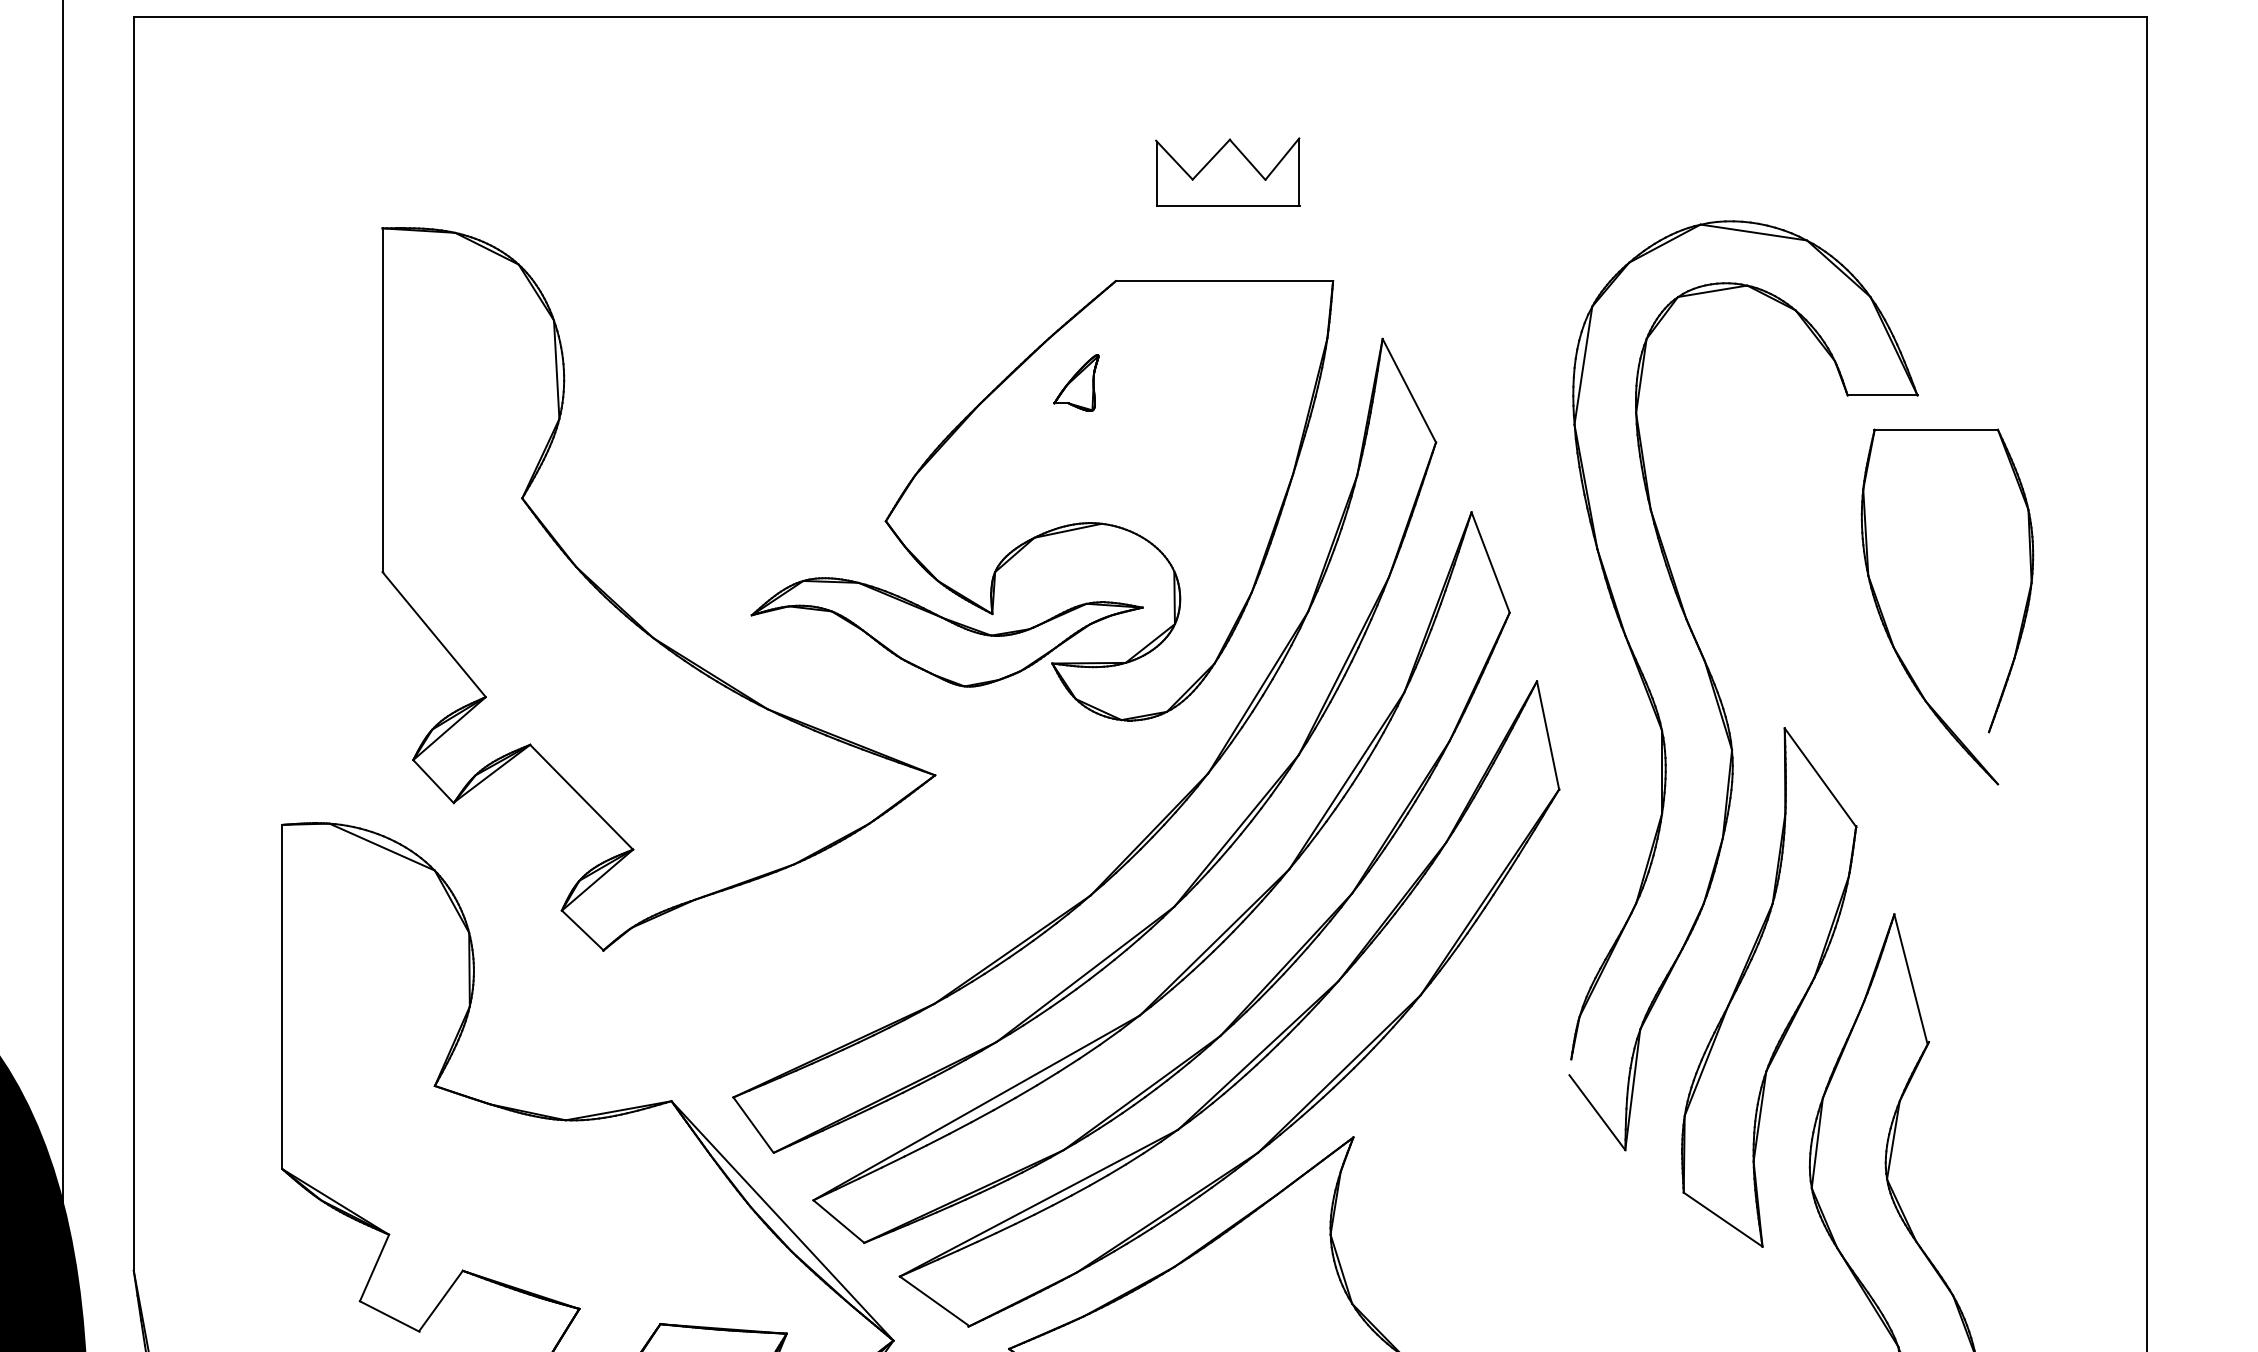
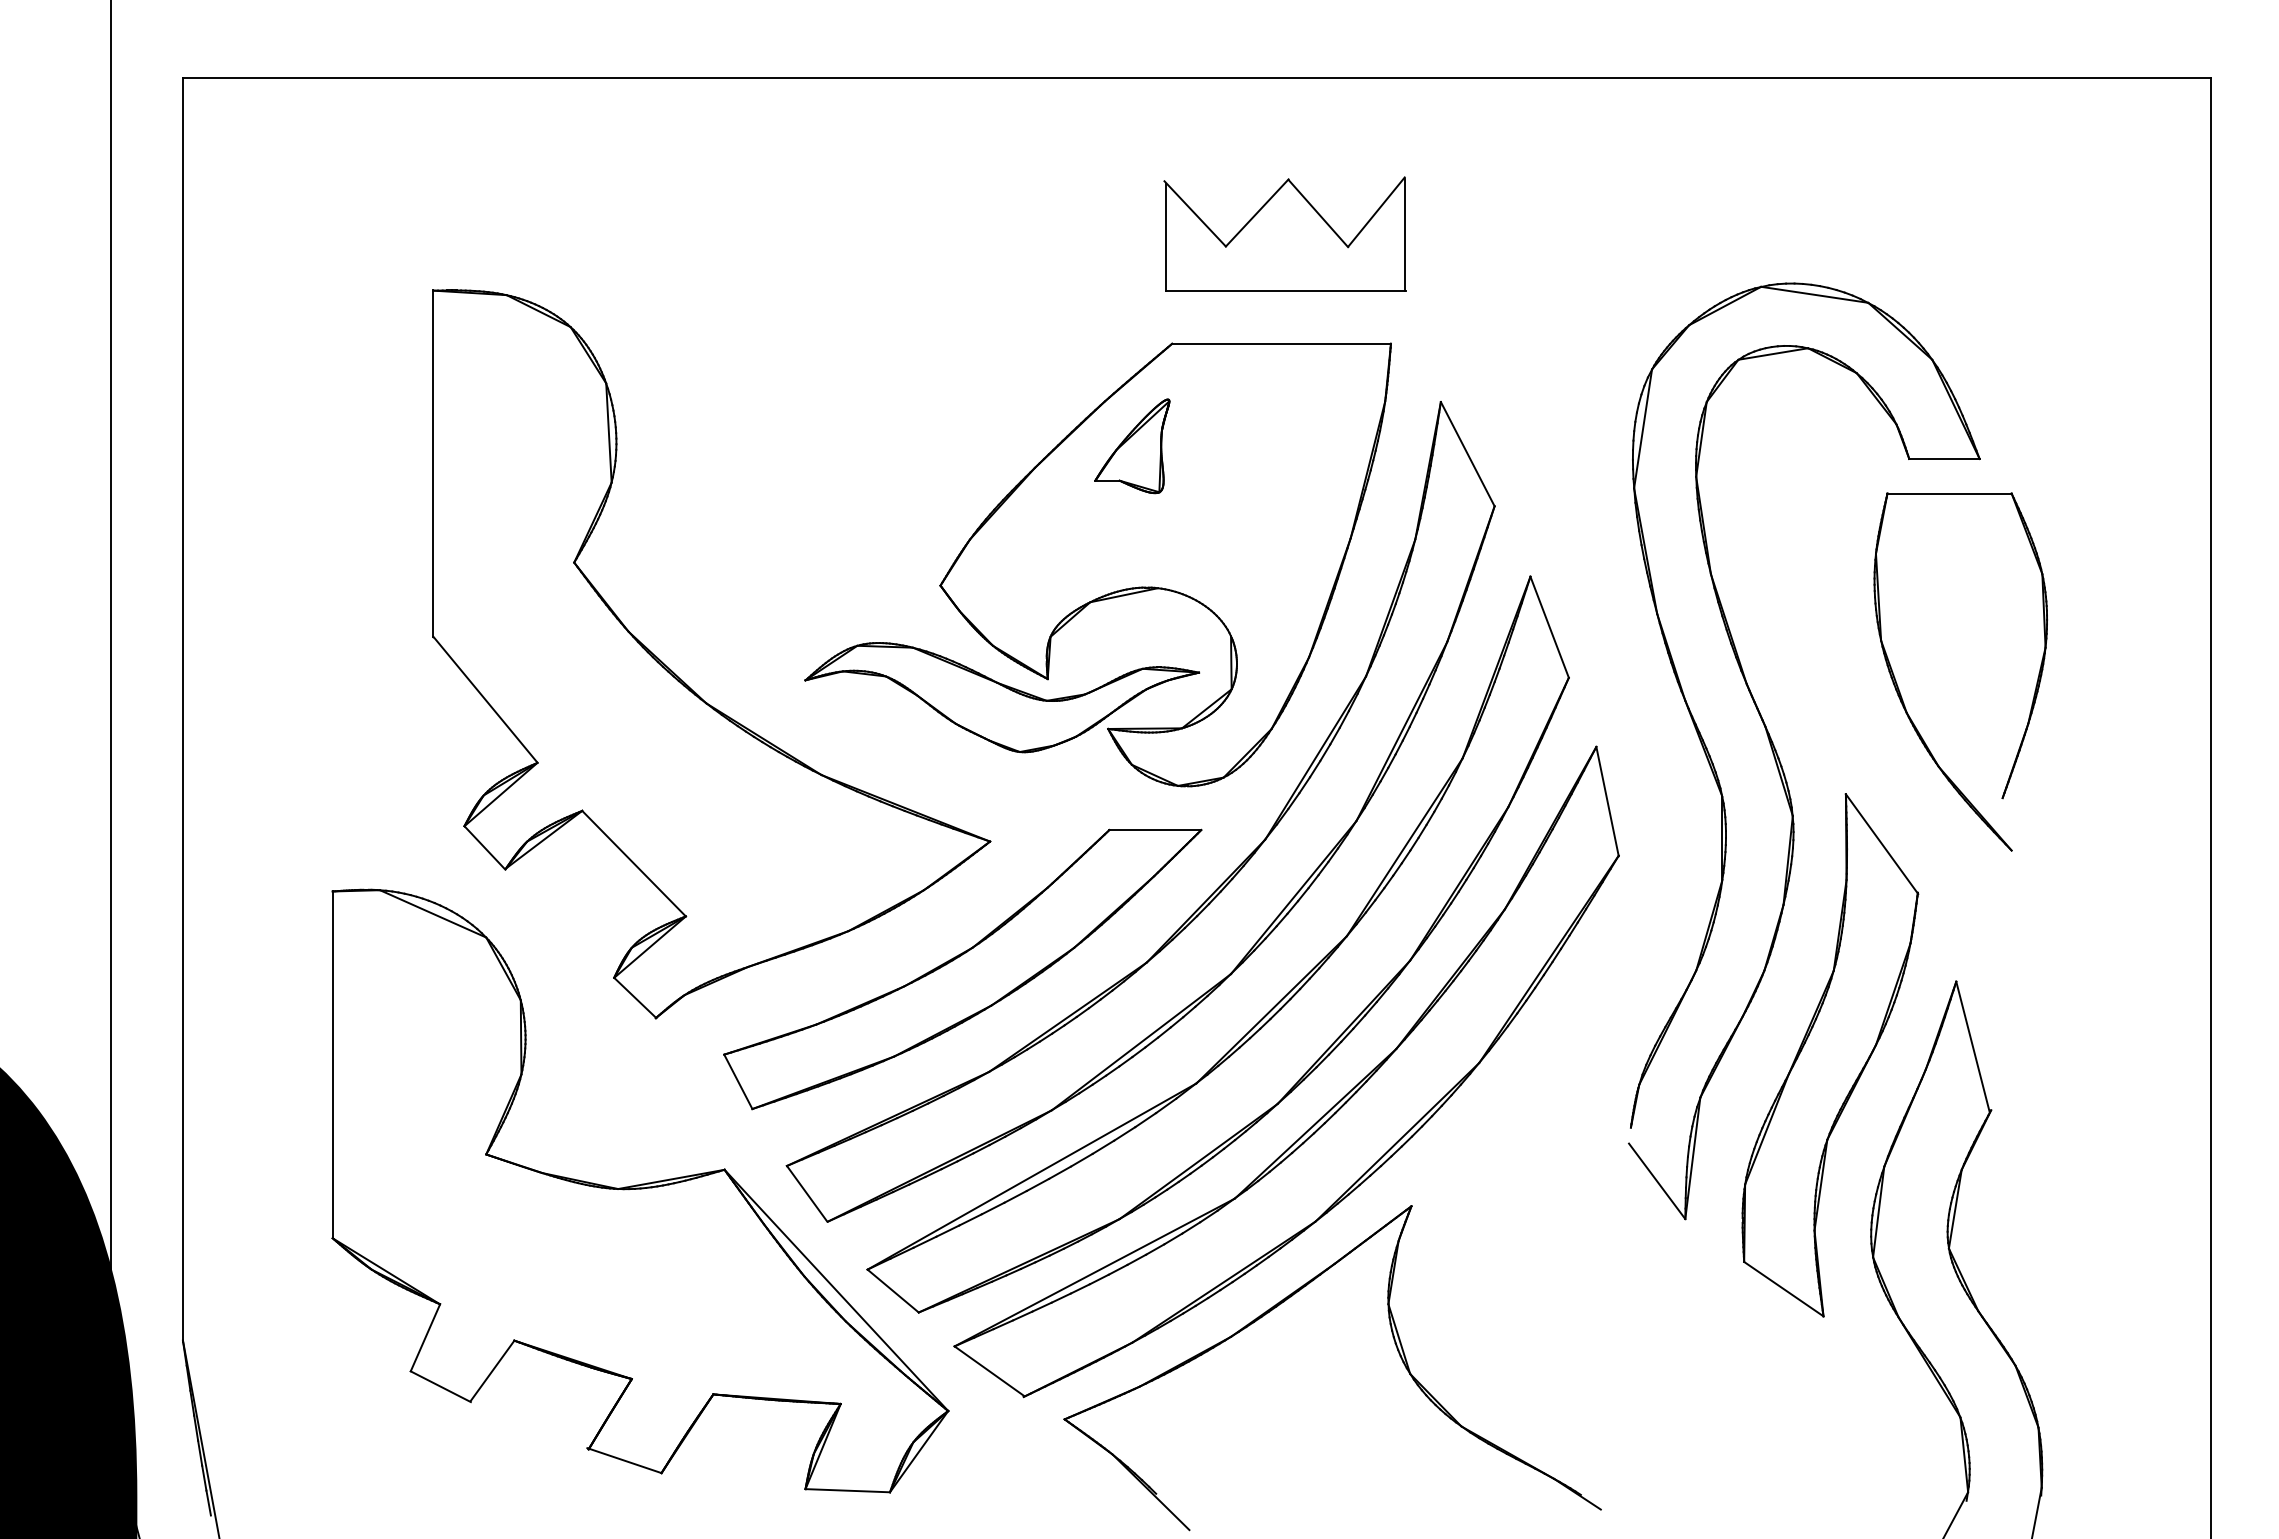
part: (1227, 171) -> (1284, 233), size x1.67
part: (1076, 383) -> (1132, 446), size x1.67
part: (1887, 626) -> (1900, 691), moved
part: (907, 902) -> (962, 969), added

